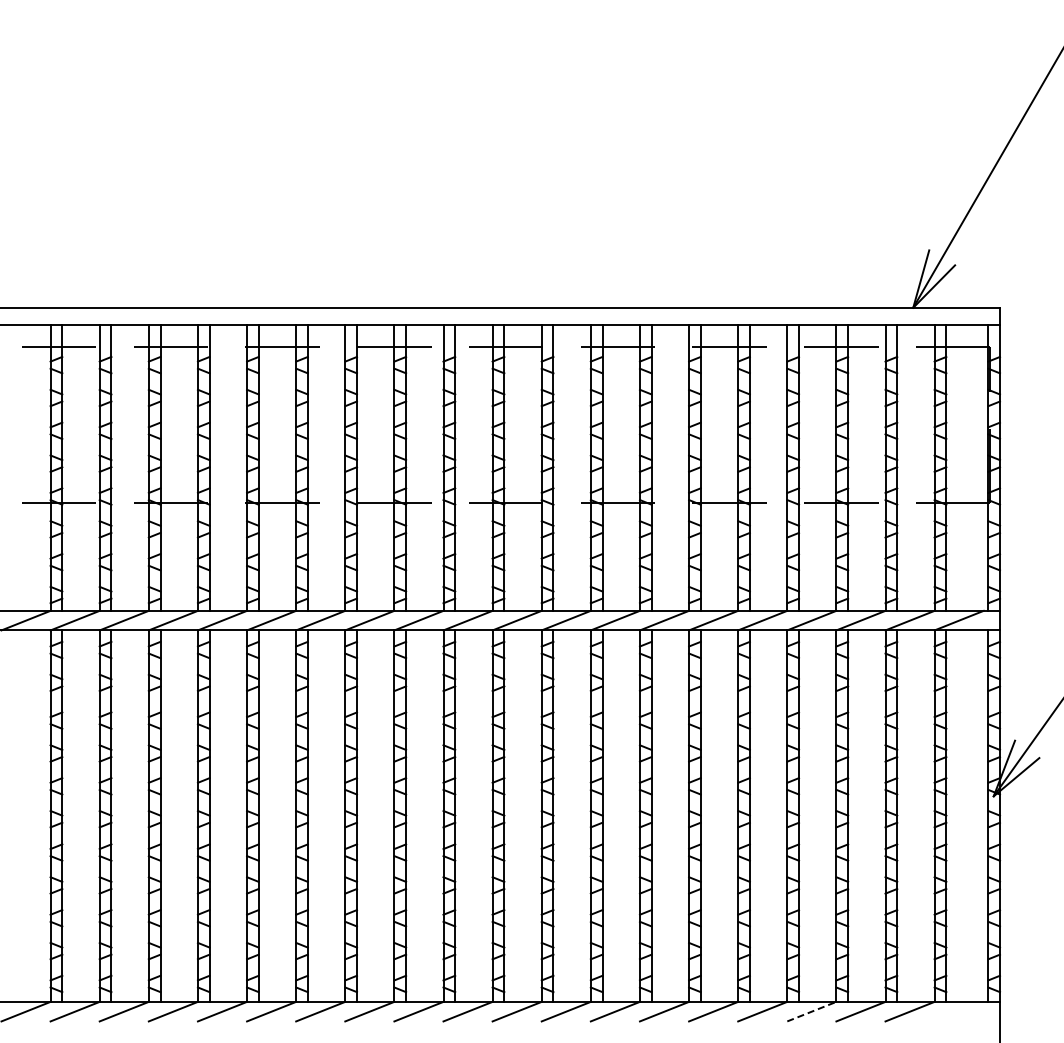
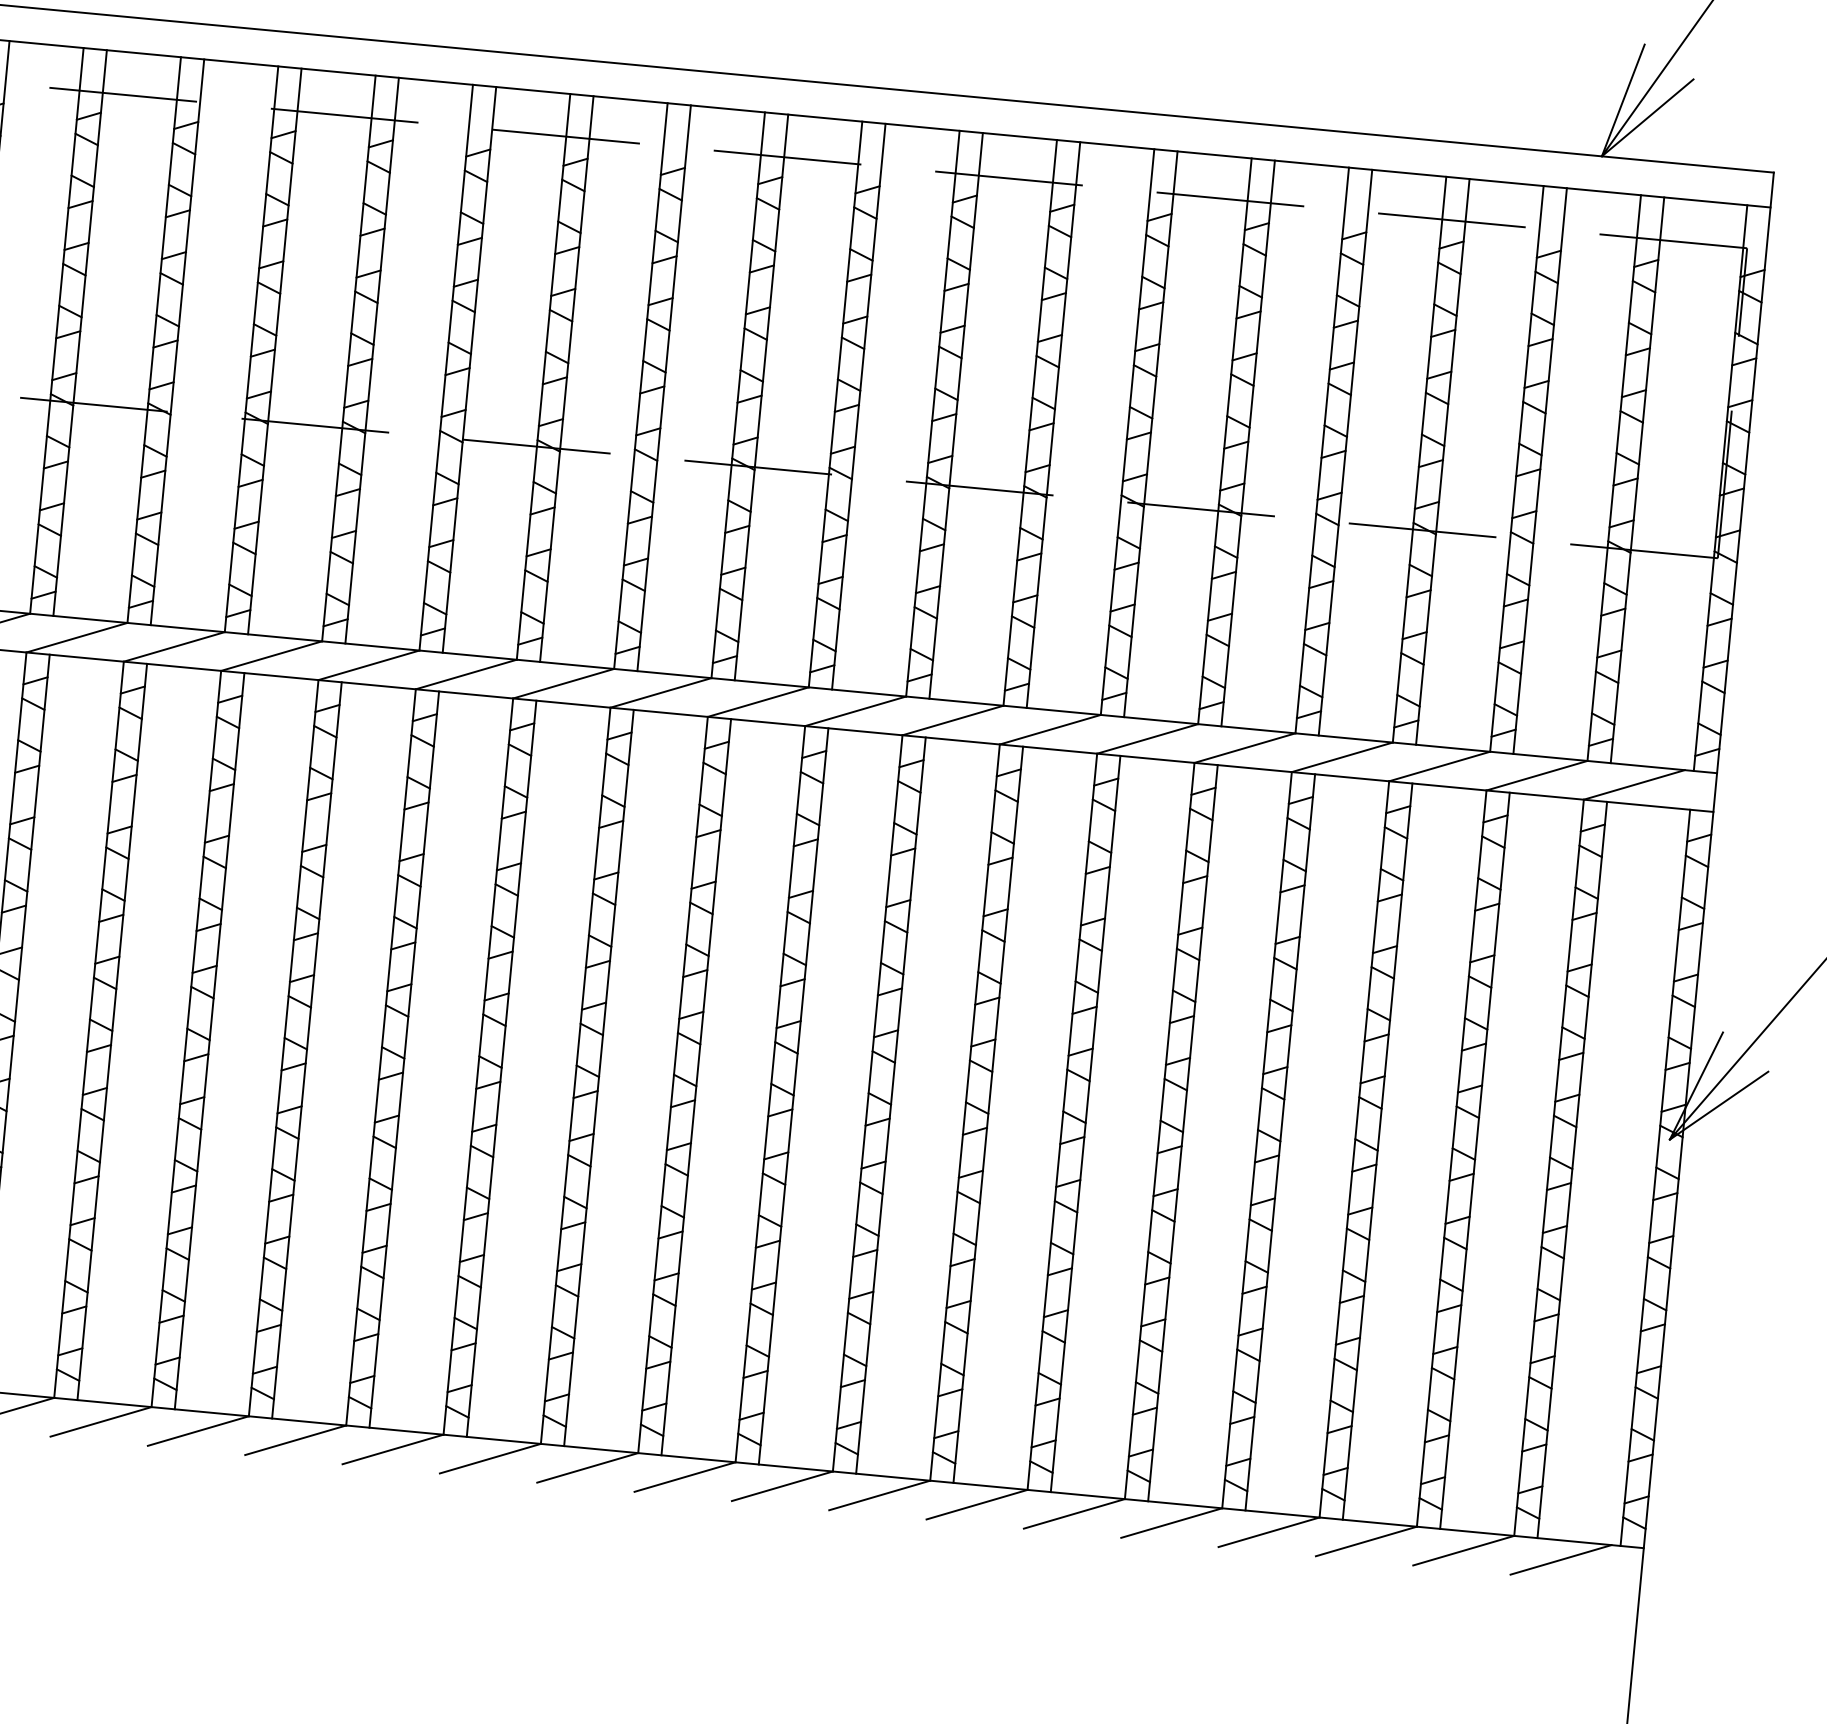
line: (812, 1011) -> (1270, 1532), dashed -> solid
line: (958, 1011) -> (1559, 1559), added

